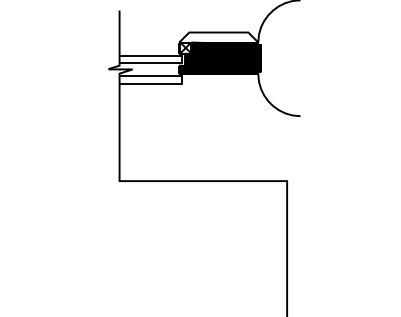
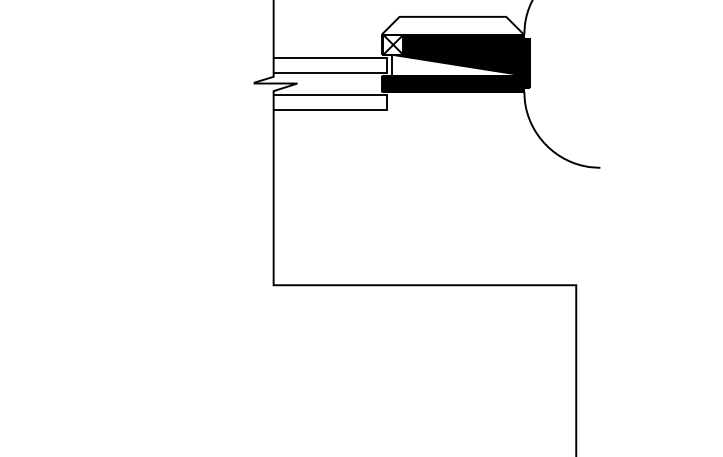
fill: (223, 59) -> (461, 65), removed

